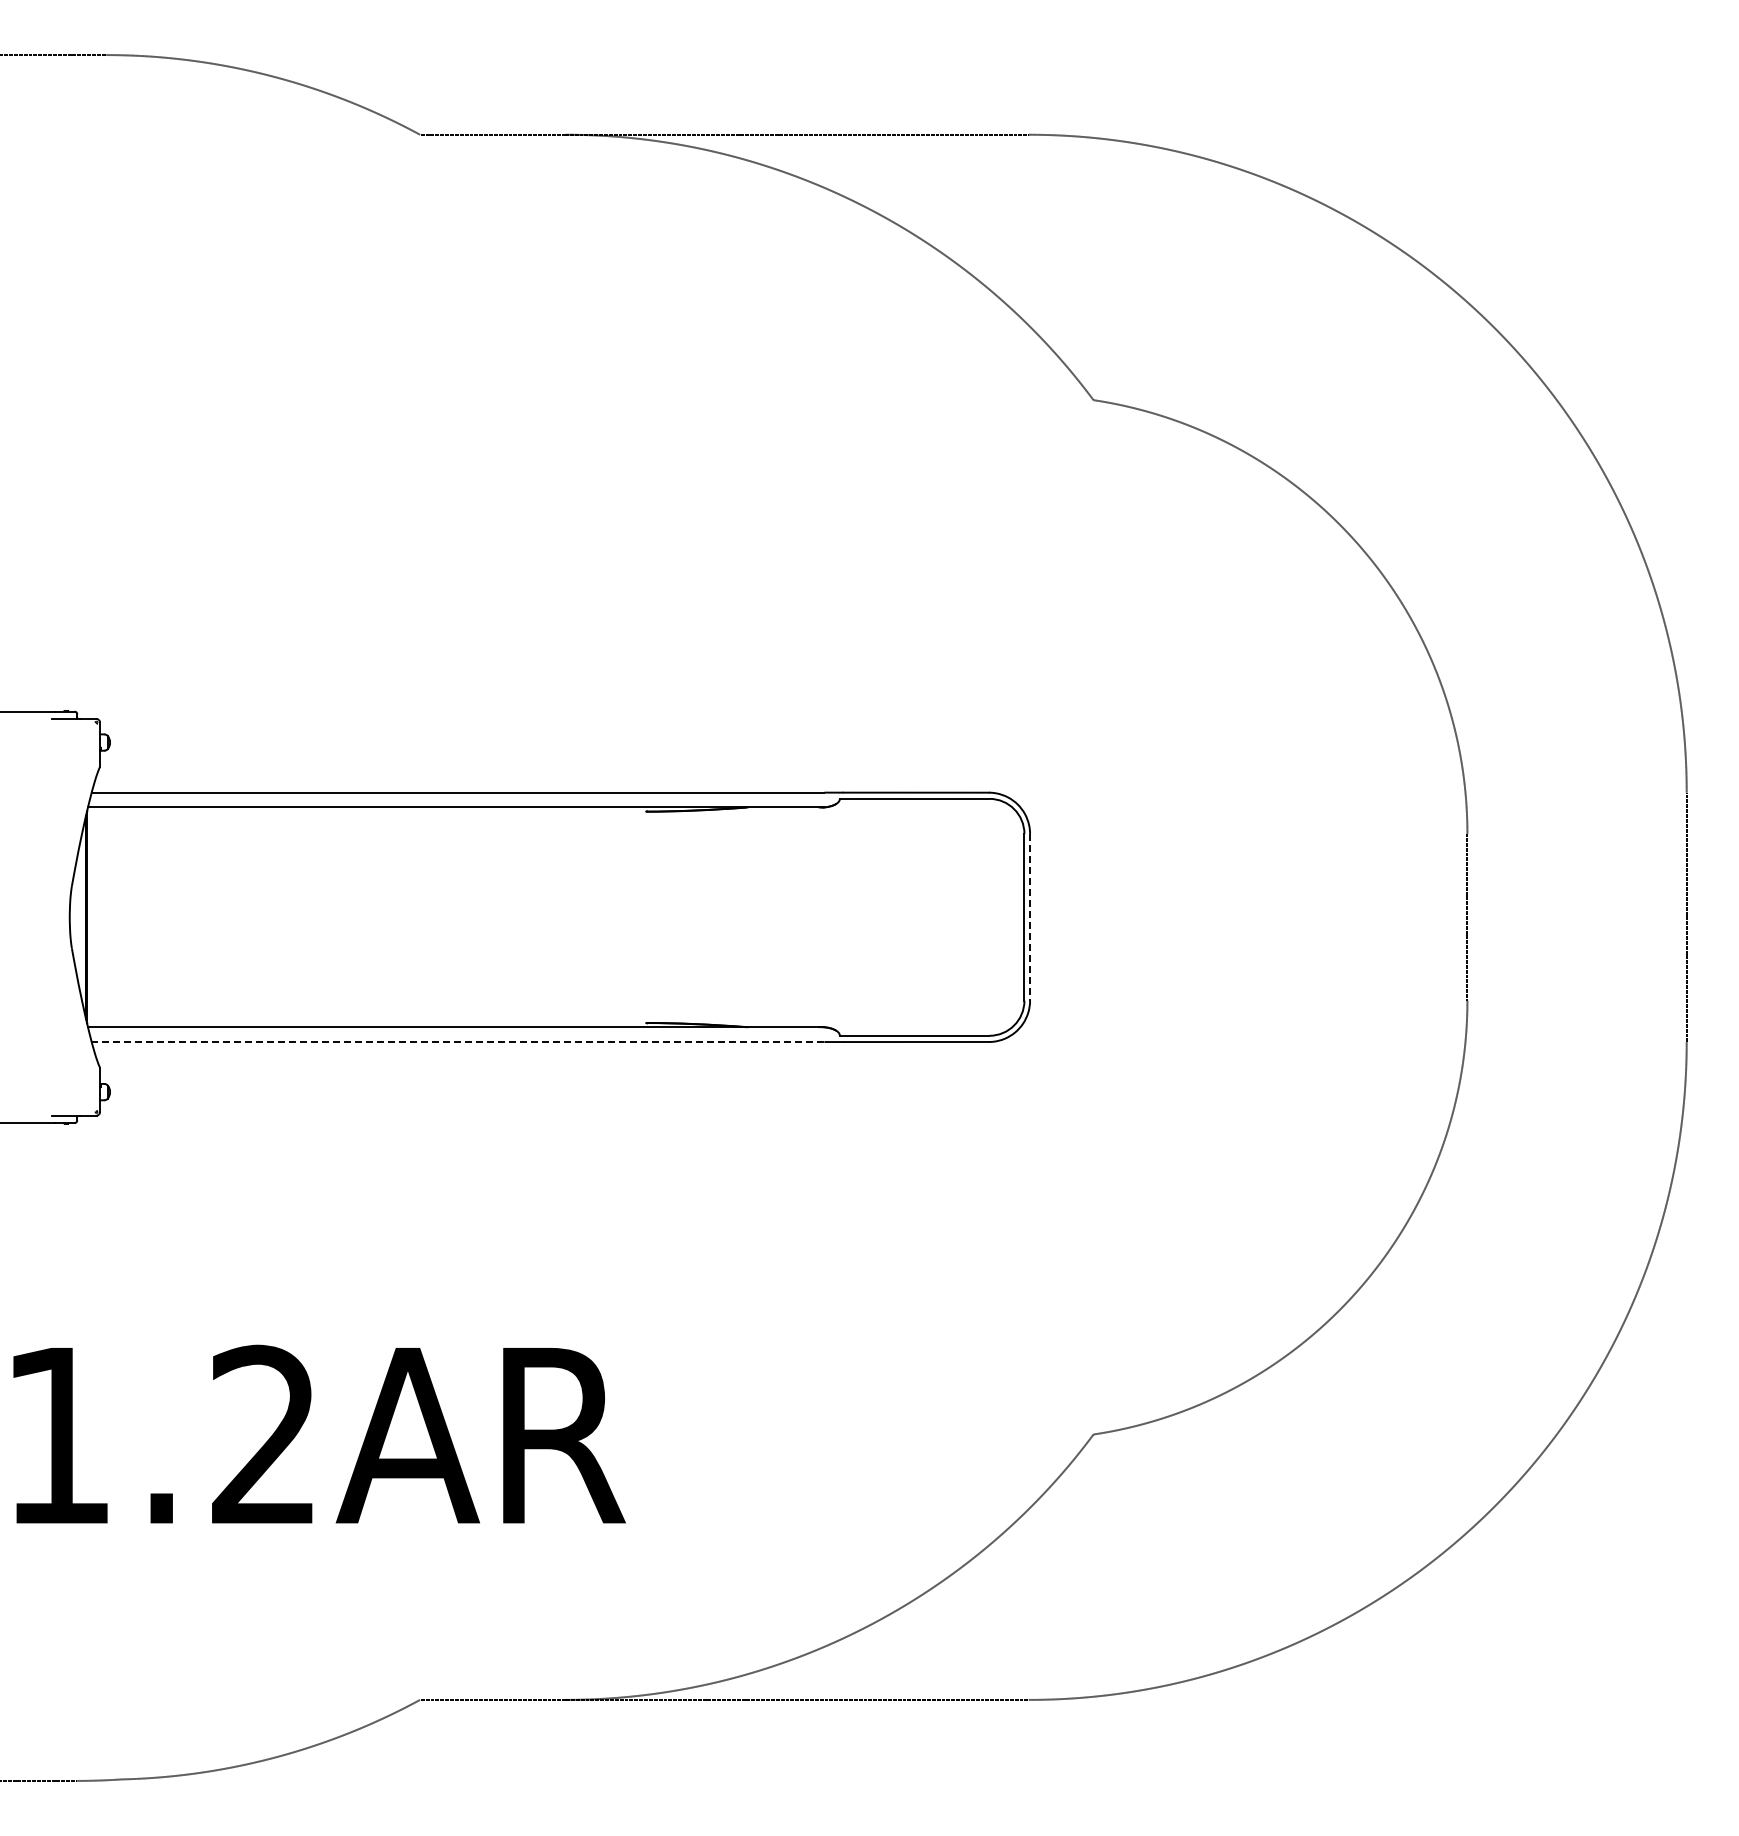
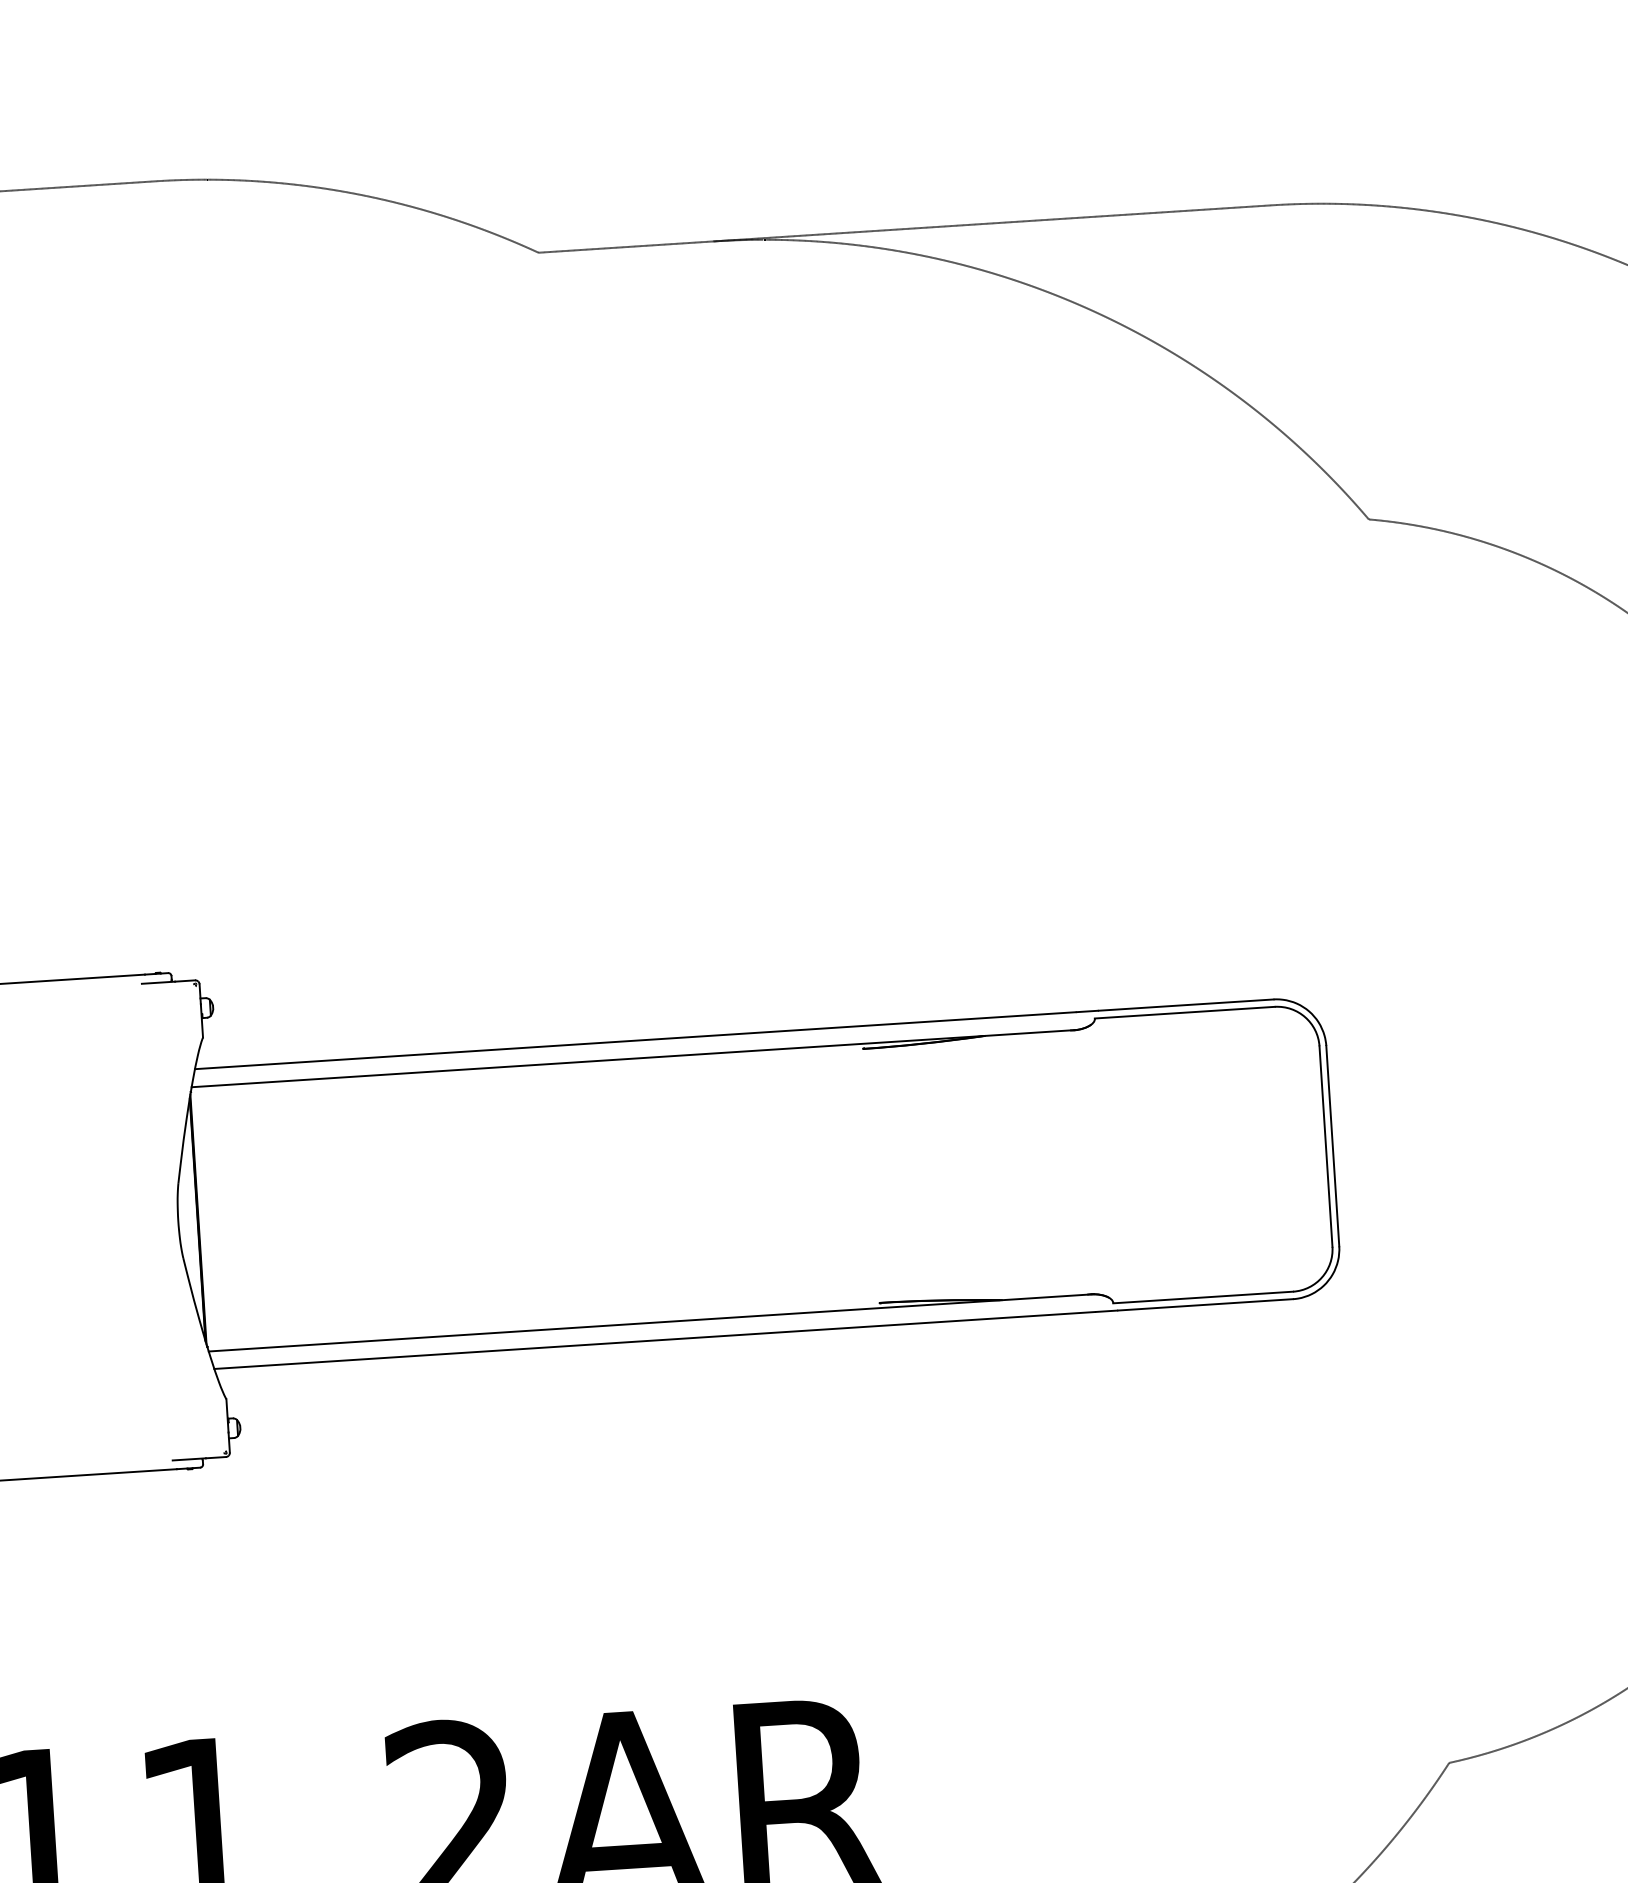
line: (1030, 917) -> (1333, 1146), dashed -> solid
line: (457, 1042) -> (654, 1341), dashed -> solid

